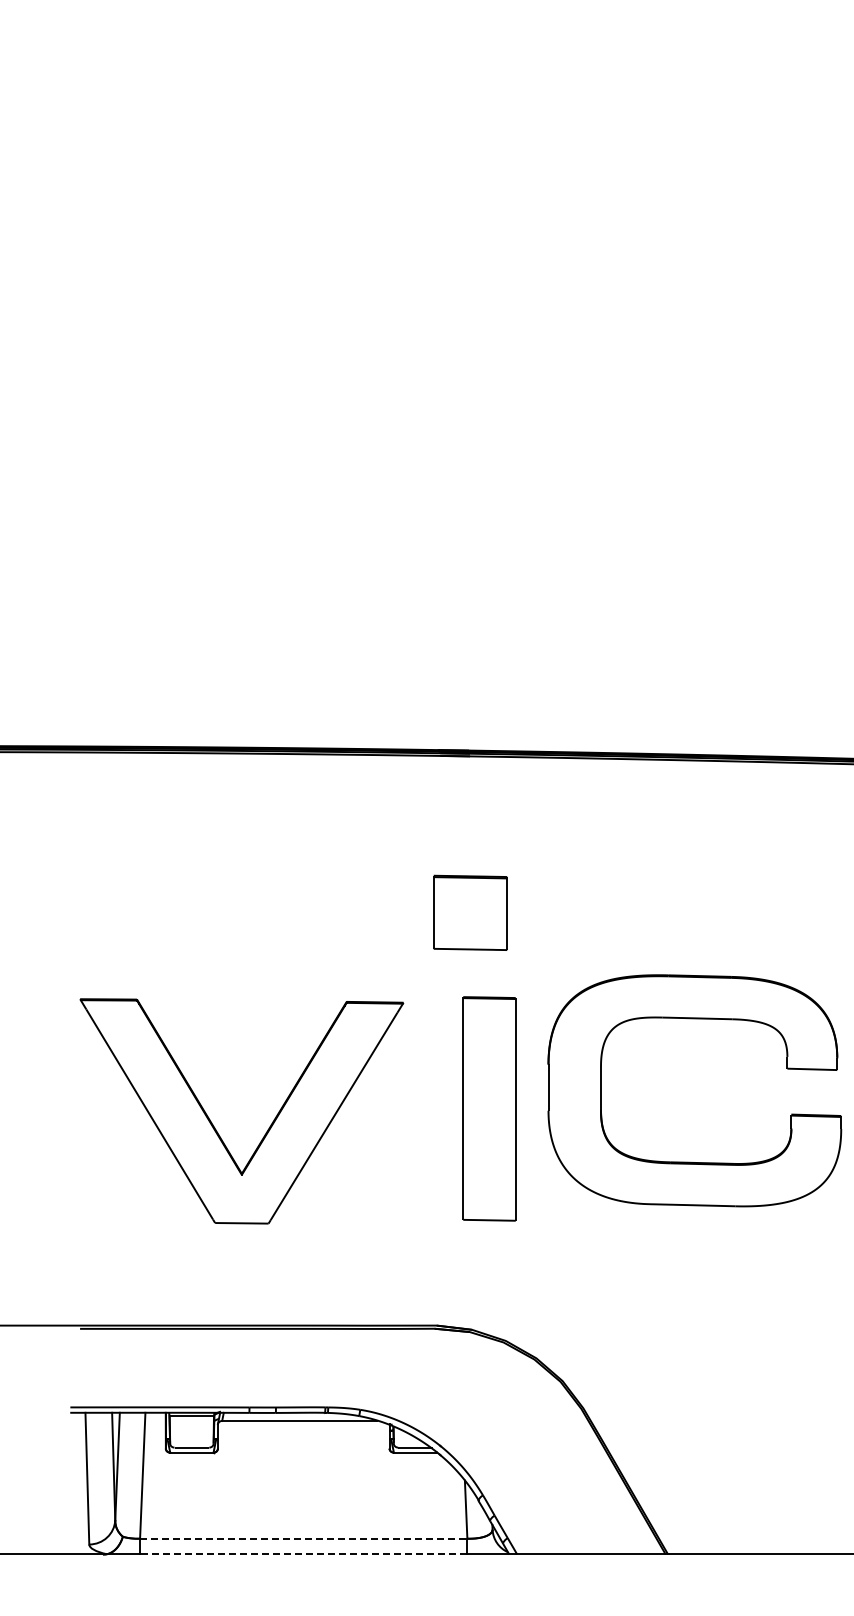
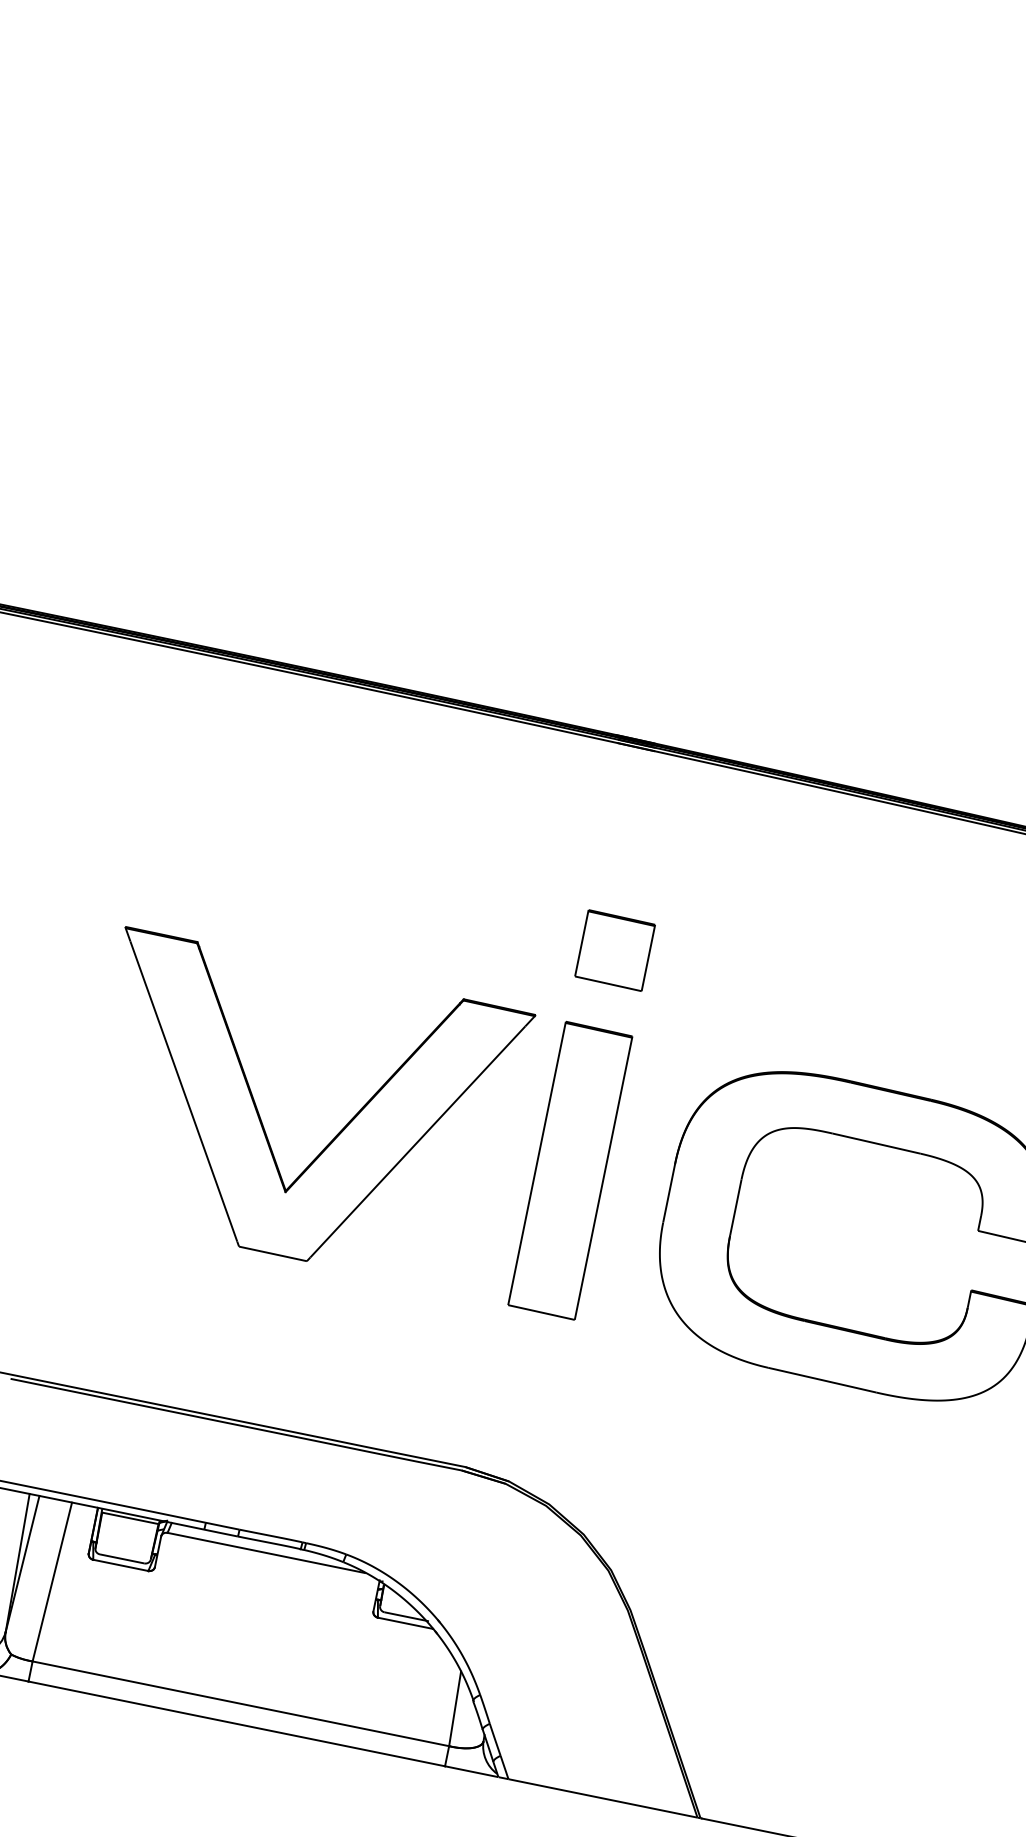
part: (470, 912) -> (615, 950), size x0.71
part: (489, 1108) -> (570, 1170), moved
part: (215, 1127) -> (264, 1125), moved
line: (303, 1538) -> (240, 1703), dashed -> solid
line: (303, 1554) -> (236, 1723), dashed -> solid

